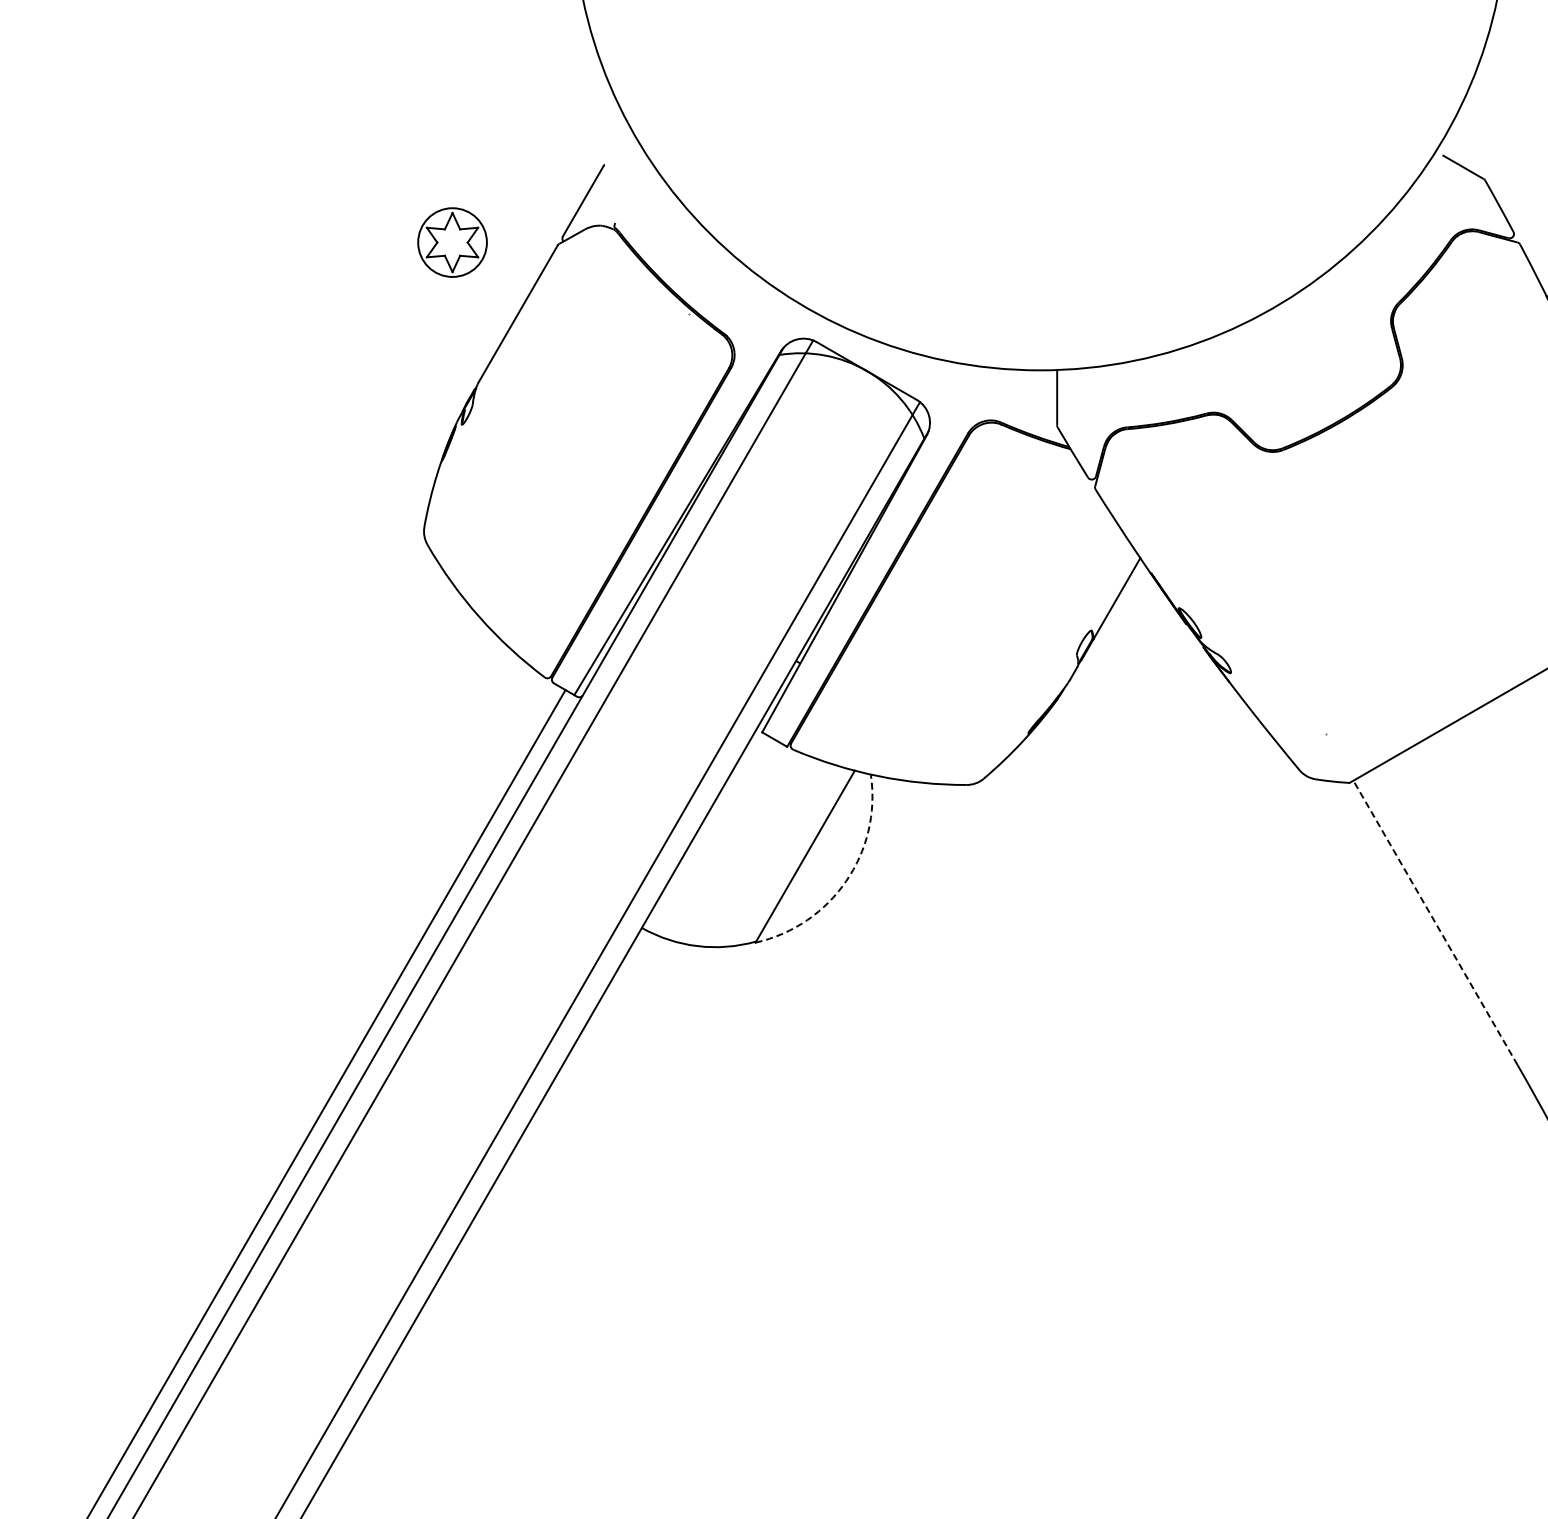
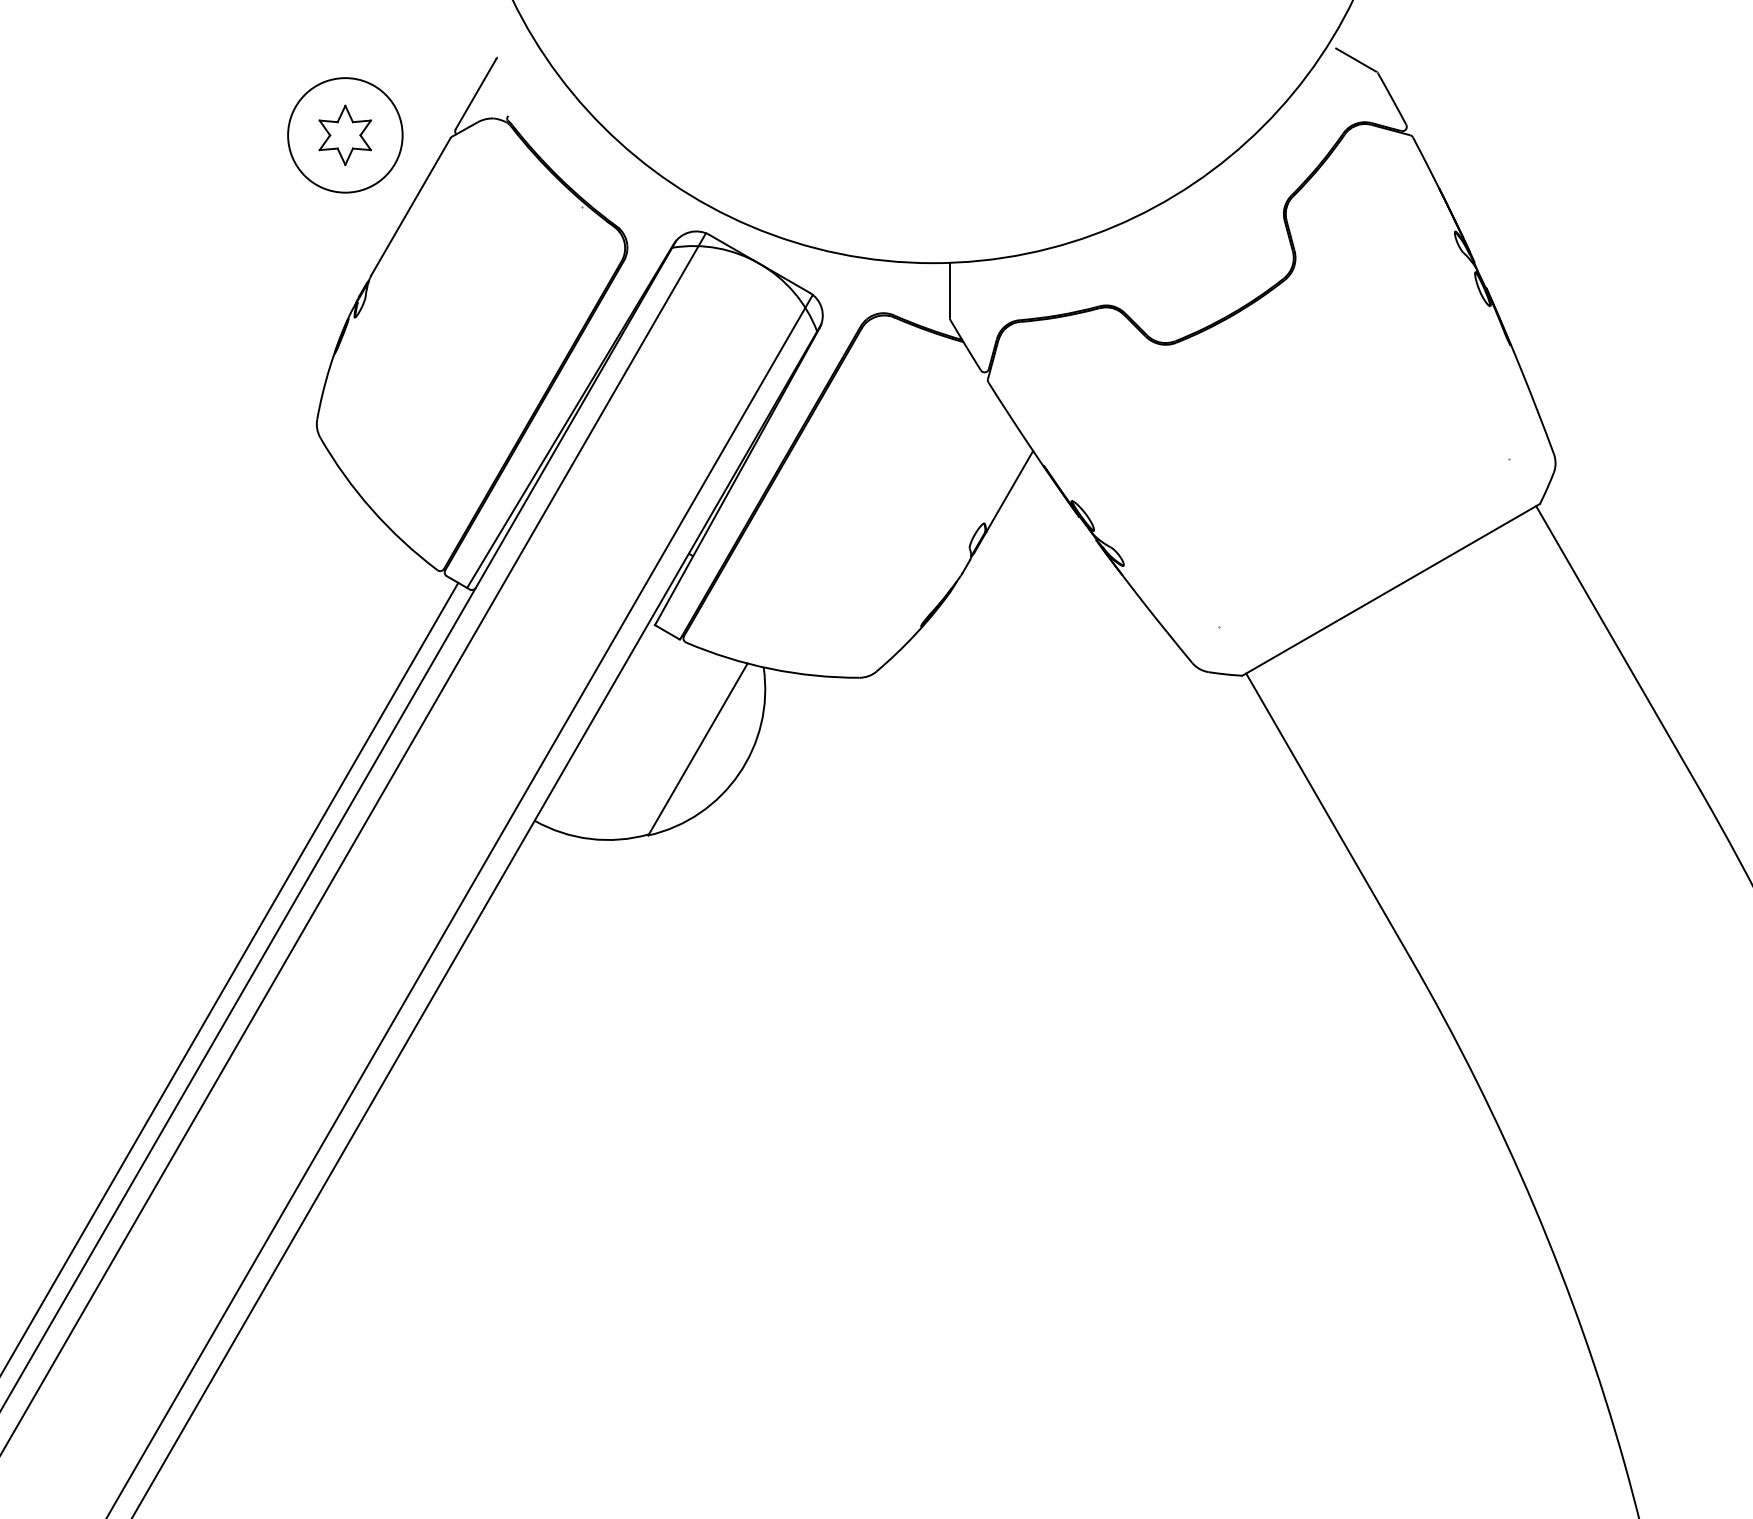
circle: (452, 242) -> (345, 135), size x1.67
arc: (846, 881) -> (739, 774), dashed -> solid
line: (1435, 922) -> (1328, 815), dashed -> solid

